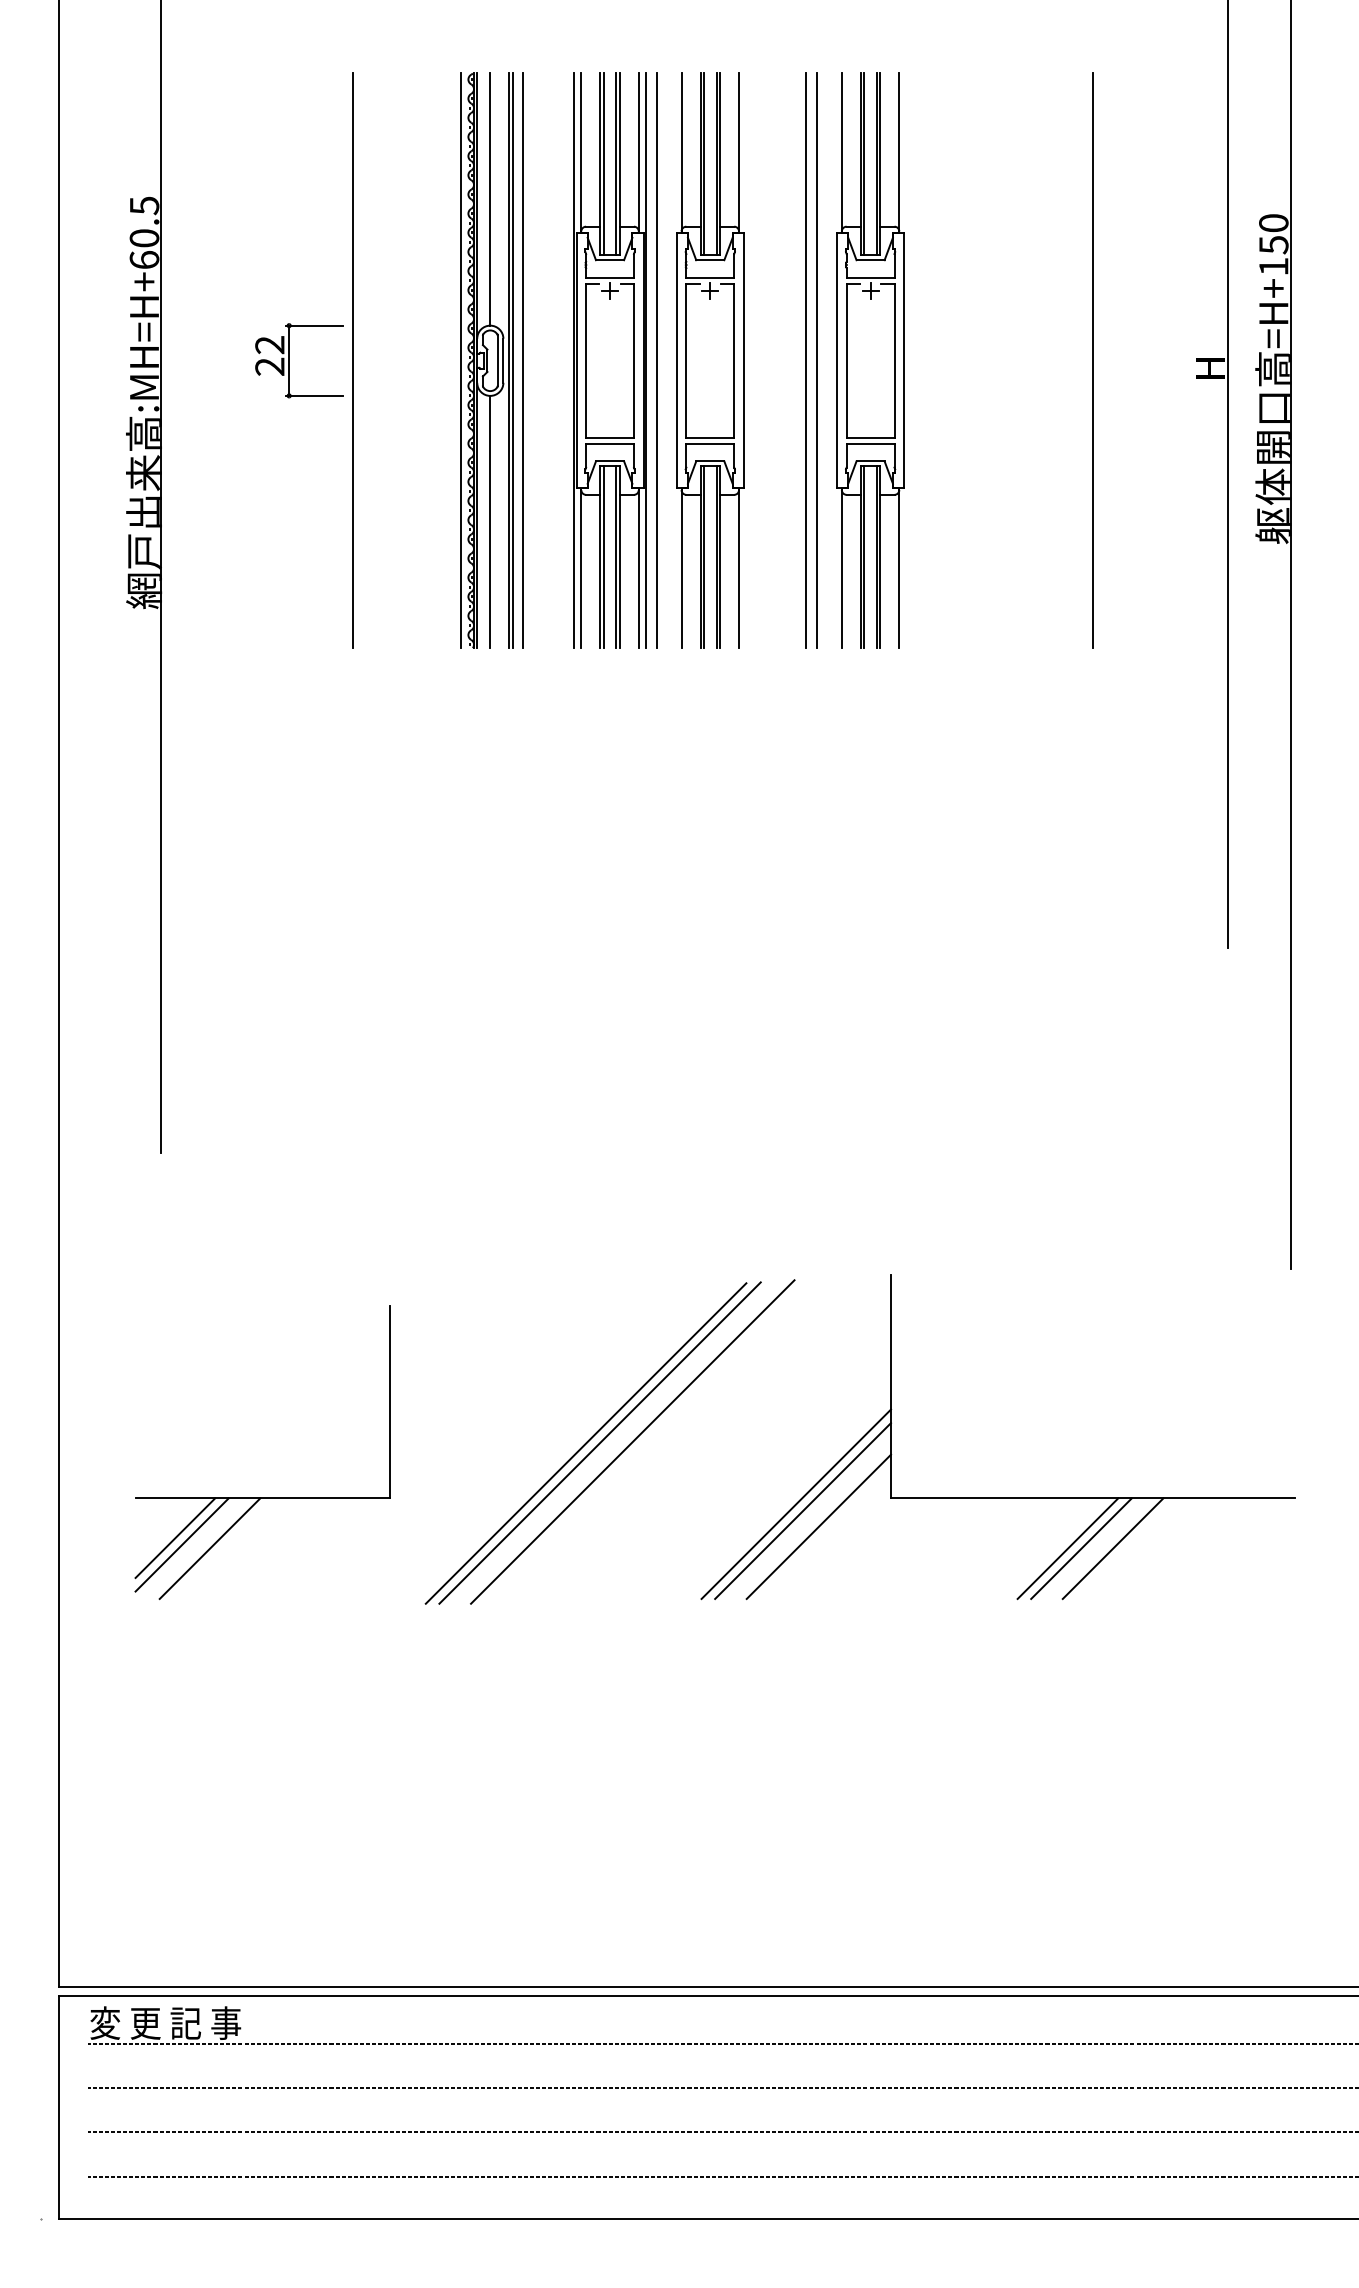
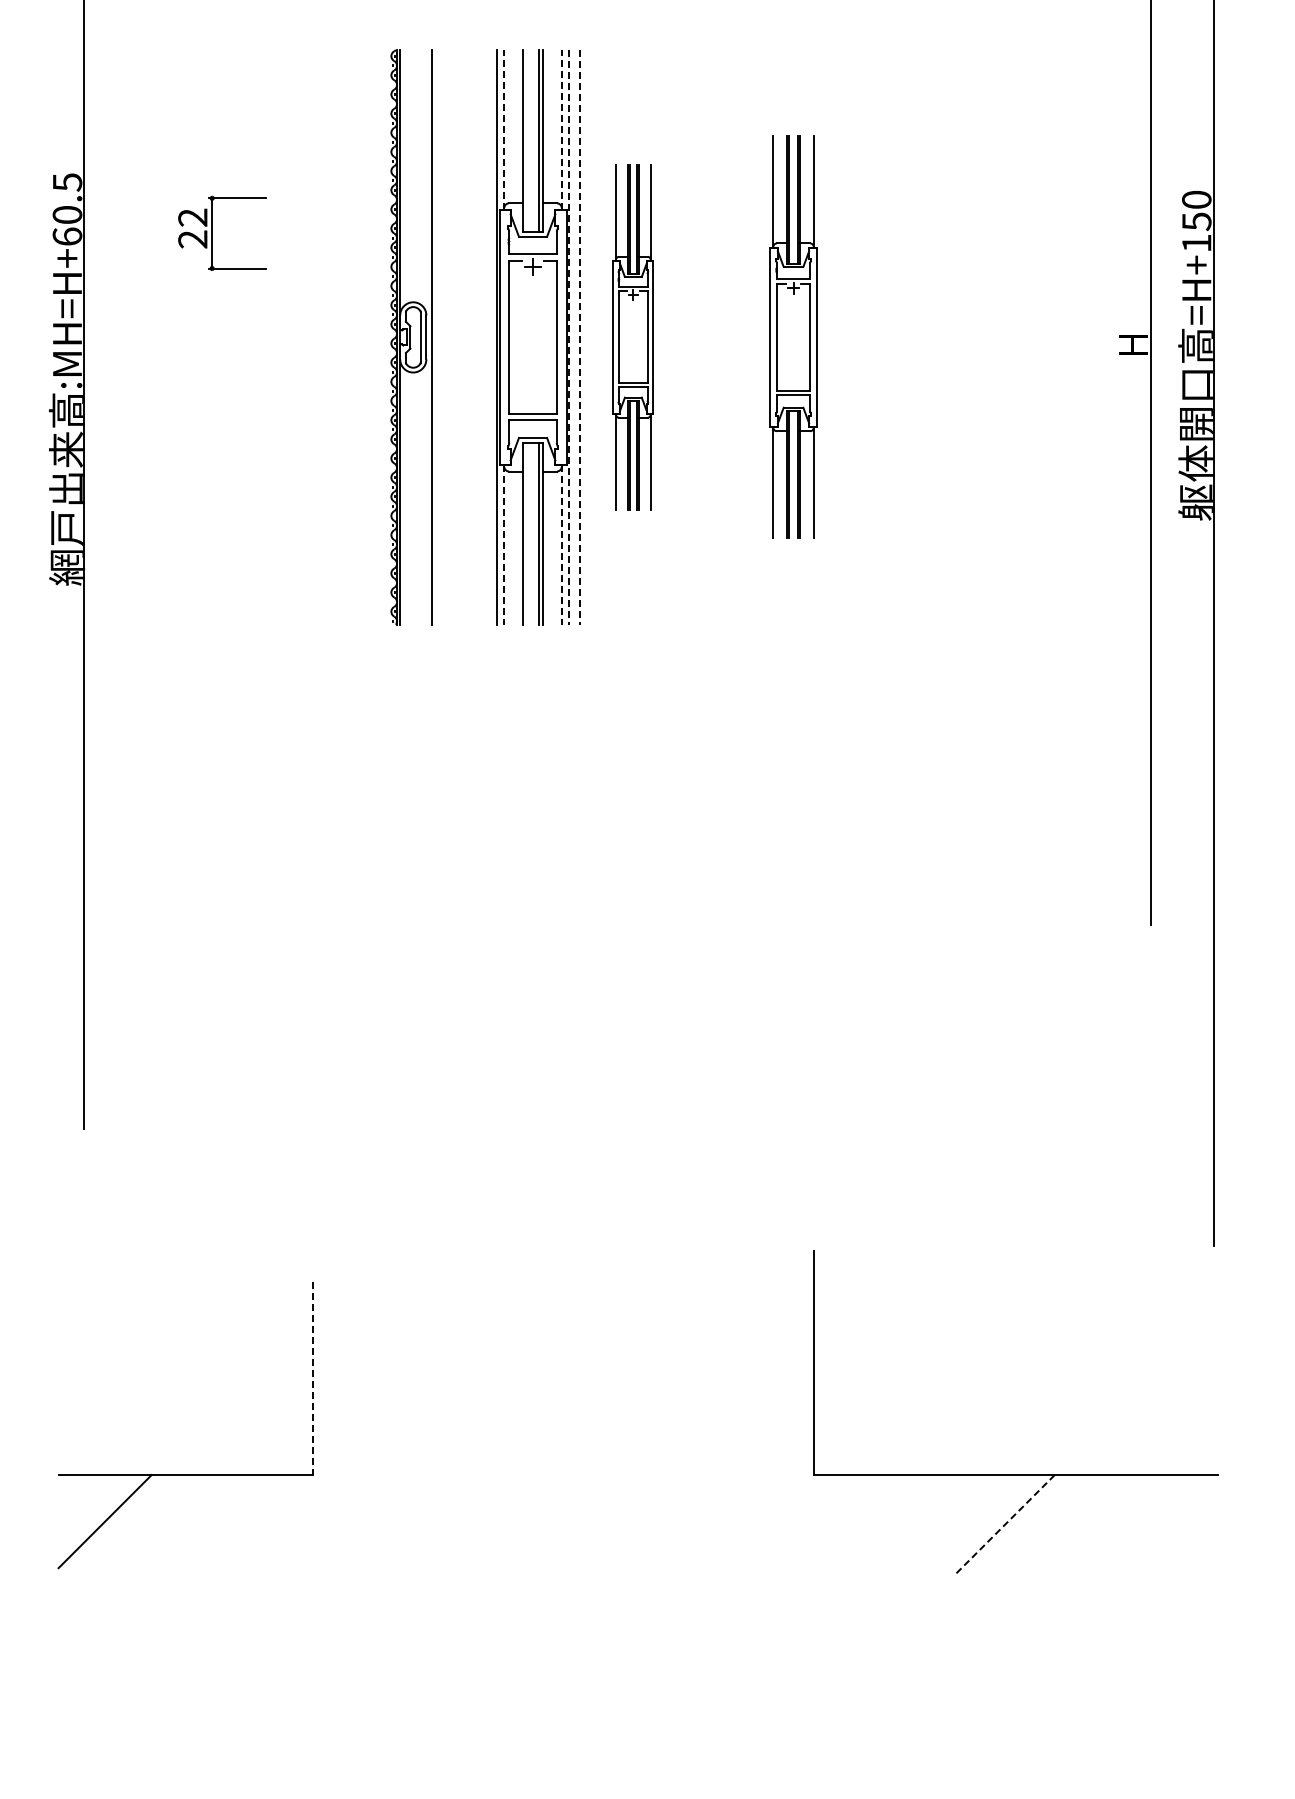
line: (581, 153) -> (504, 130), solid -> dashed
line: (638, 153) -> (561, 130), solid -> dashed
line: (603, 164) -> (526, 141), removed
line: (490, 199) -> (413, 176), removed
part: (289, 360) -> (212, 233), moved
line: (353, 360) -> (276, 337), removed
line: (460, 360) -> (383, 337), removed
line: (512, 360) -> (435, 337), removed
line: (523, 360) -> (446, 337), removed
part: (710, 360) -> (633, 337), size x0.6
line: (806, 360) -> (729, 337), removed
line: (816, 360) -> (739, 337), removed
part: (870, 360) -> (793, 337), size x0.7
line: (1093, 360) -> (1016, 337), removed
line: (645, 361) -> (568, 338), solid -> dashed
line: (656, 361) -> (579, 338), solid -> dashed
line: (490, 521) -> (413, 498), removed
line: (603, 557) -> (526, 534), removed
line: (581, 568) -> (504, 545), solid -> dashed
line: (638, 568) -> (561, 545), solid -> dashed
line: (389, 1402) -> (312, 1379), solid -> dashed
line: (632, 1441) -> (555, 1418), removed
line: (599, 1442) -> (522, 1419), removed
line: (585, 1443) -> (508, 1420), removed
line: (796, 1503) -> (719, 1480), removed
line: (803, 1510) -> (726, 1487), removed
line: (818, 1526) -> (741, 1503), removed
line: (175, 1537) -> (98, 1514), removed
line: (209, 1548) -> (132, 1525), removed
line: (1067, 1548) -> (990, 1525), removed
line: (1112, 1548) -> (1035, 1525), removed
line: (1081, 1549) -> (1004, 1526), solid -> dashed

